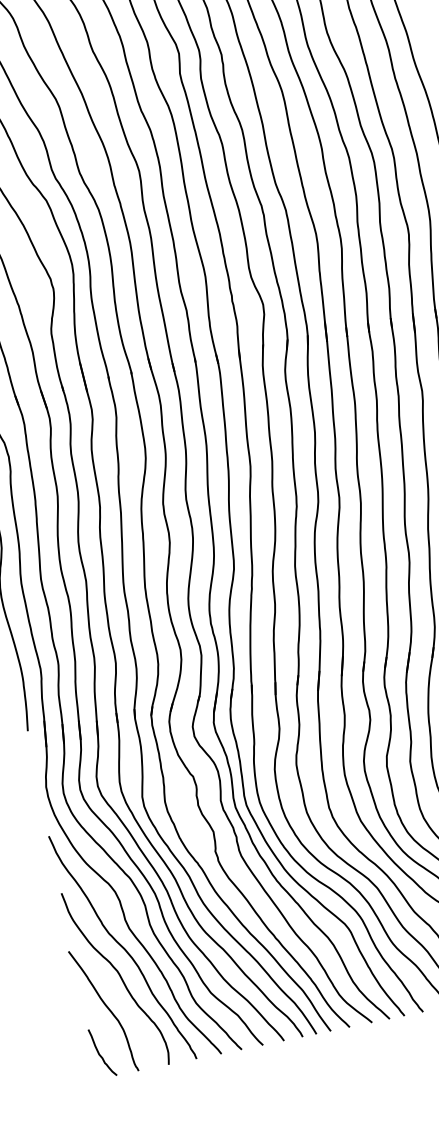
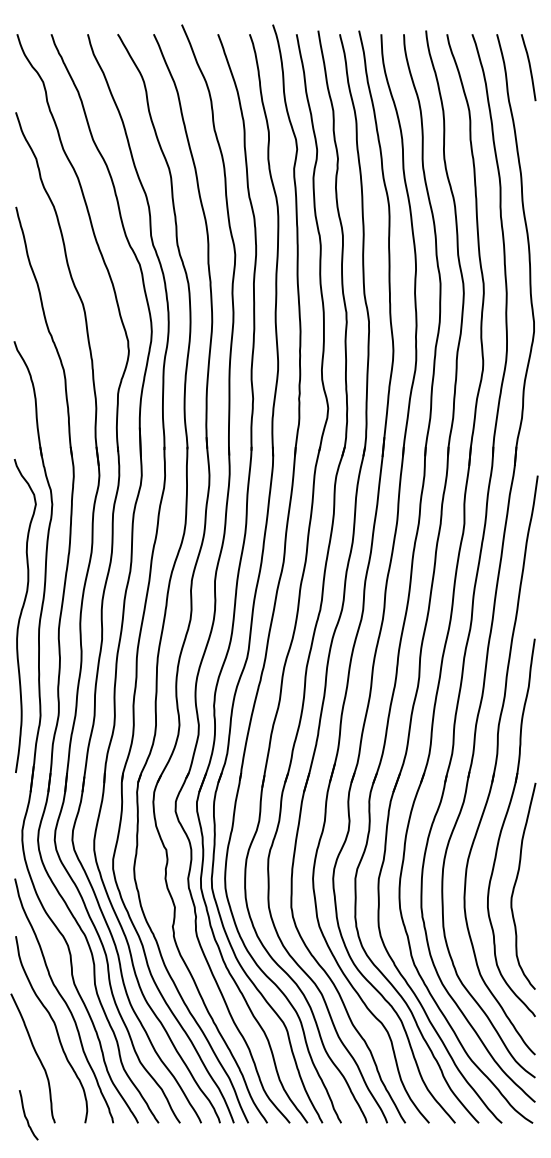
curve: (100, 1054) -> (26, 1116), moved

